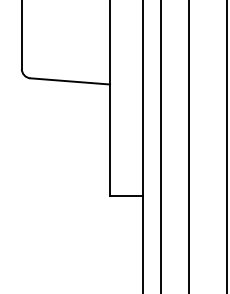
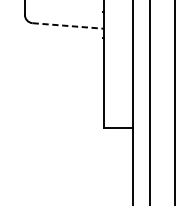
line: (70, 81) -> (68, 26), solid -> dashed

